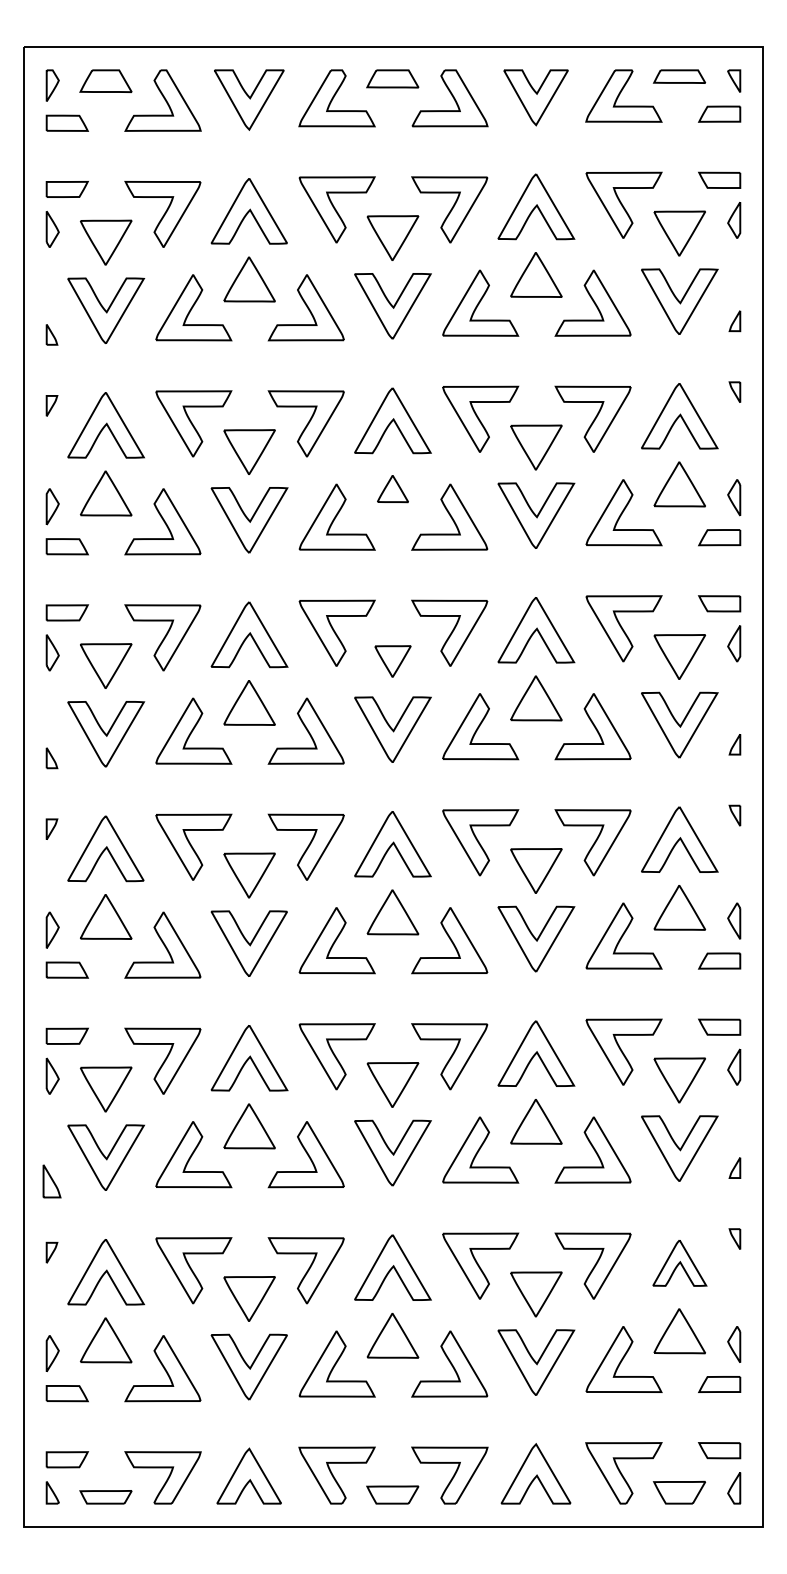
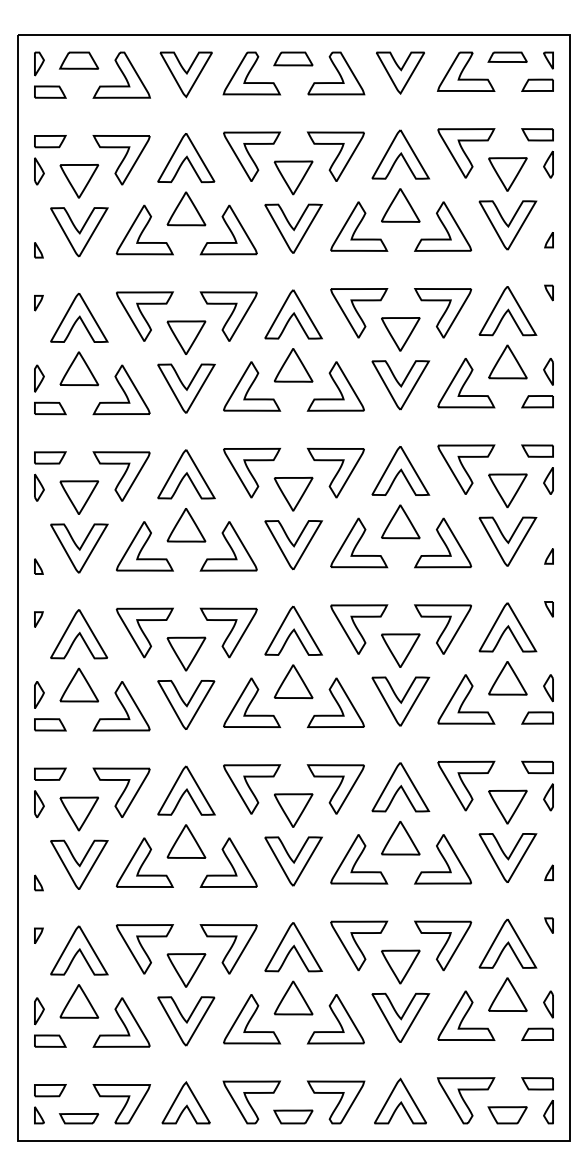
part: (392, 488) -> (293, 364), size x1.67
part: (392, 661) -> (293, 494), size x1.43
part: (51, 1181) -> (38, 882), size x0.62
part: (679, 1263) -> (507, 943), size x1.43

